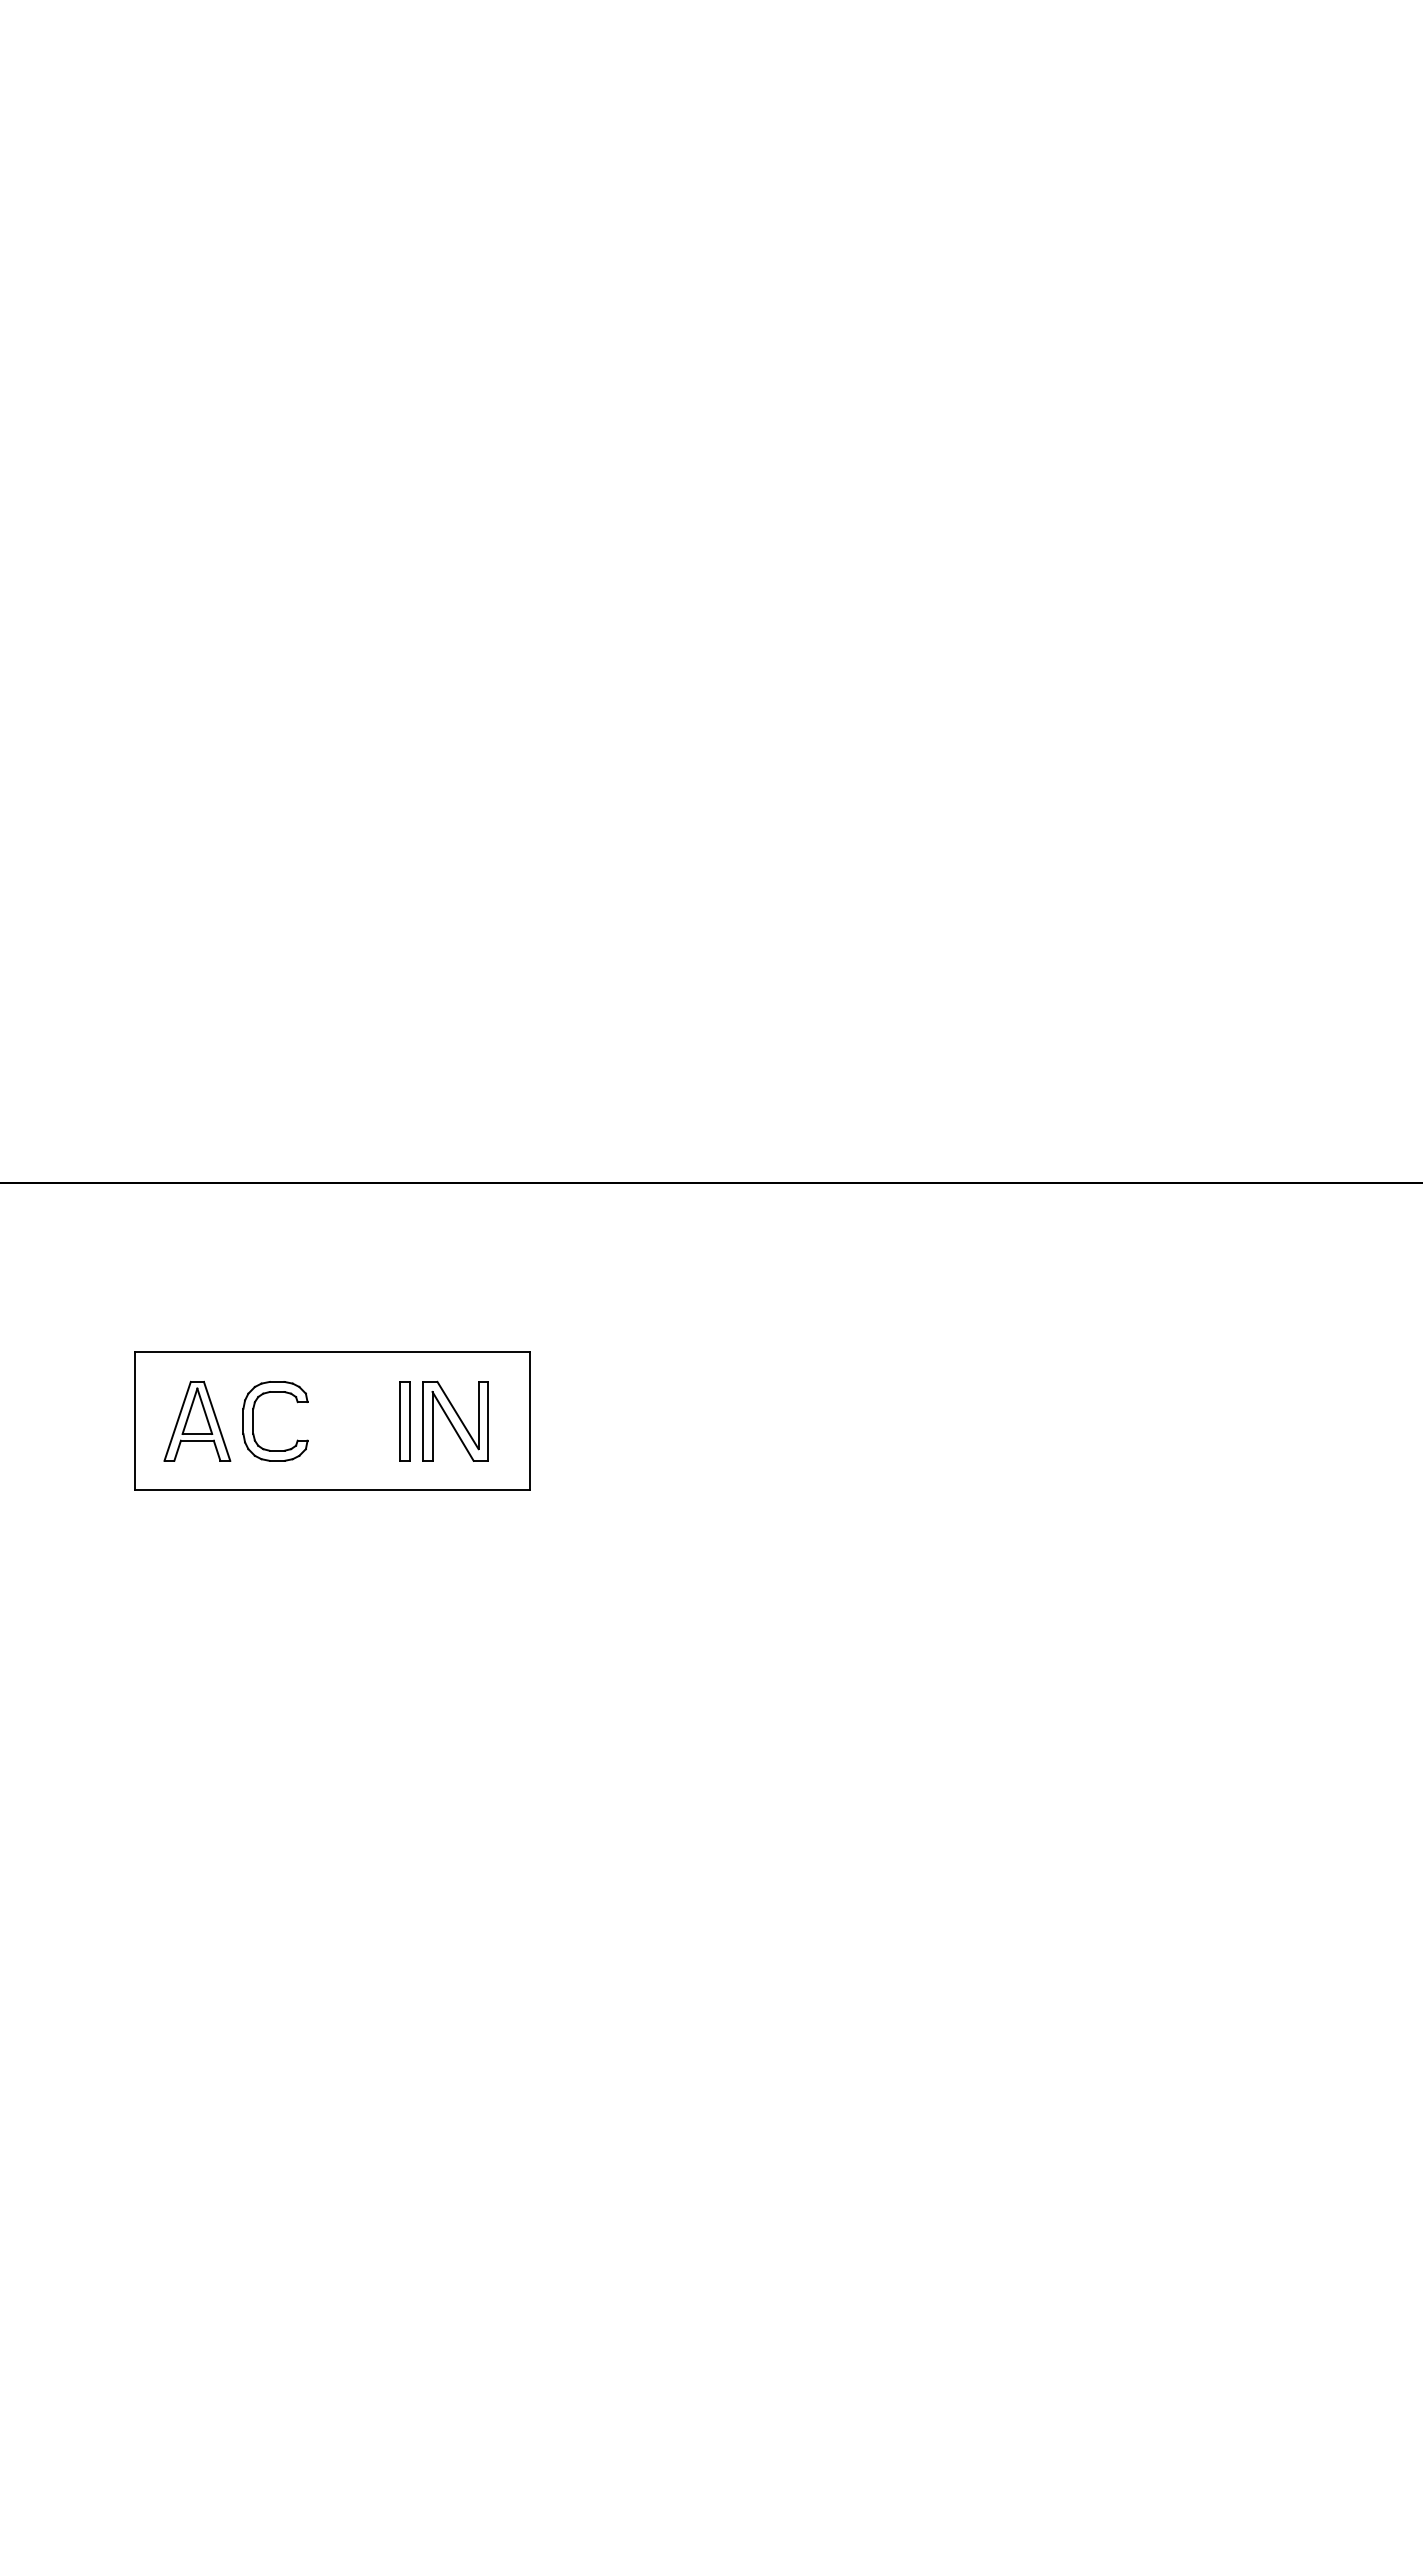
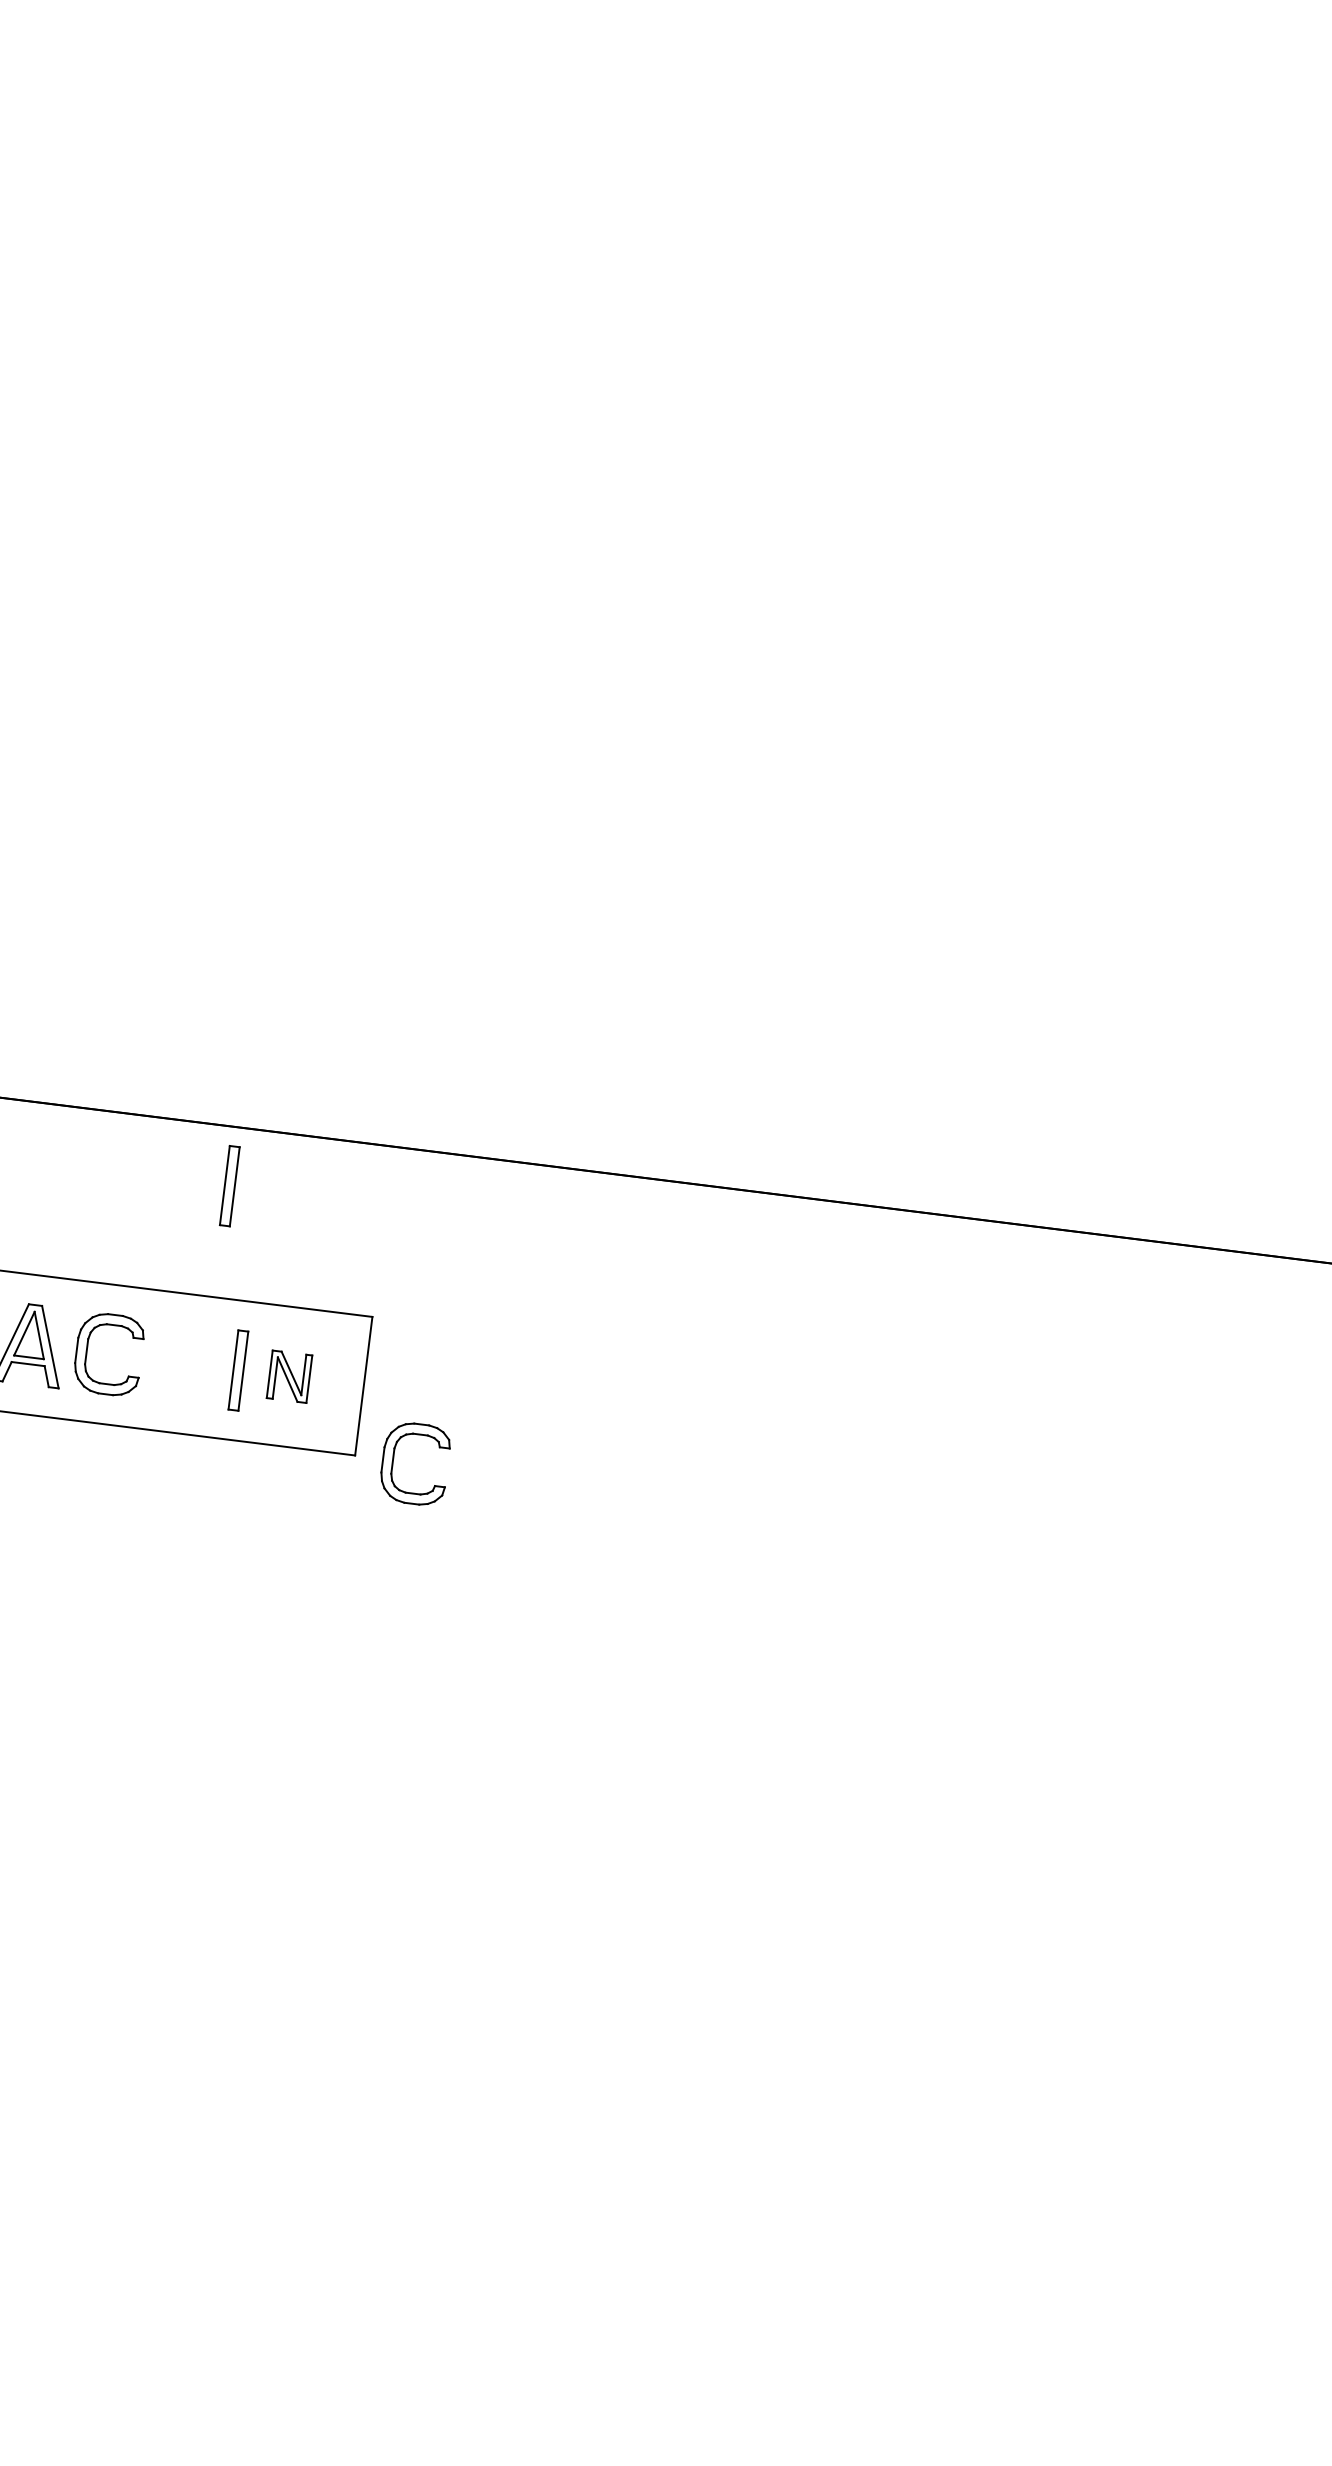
part: (373, 1241) -> (229, 1186), added
part: (455, 1420) -> (289, 1376), size x0.6
part: (567, 1491) -> (393, 1461), added

